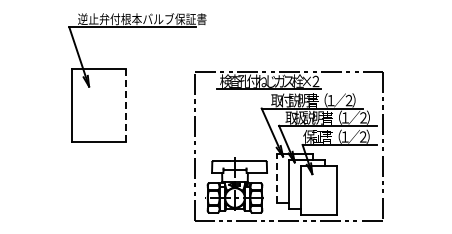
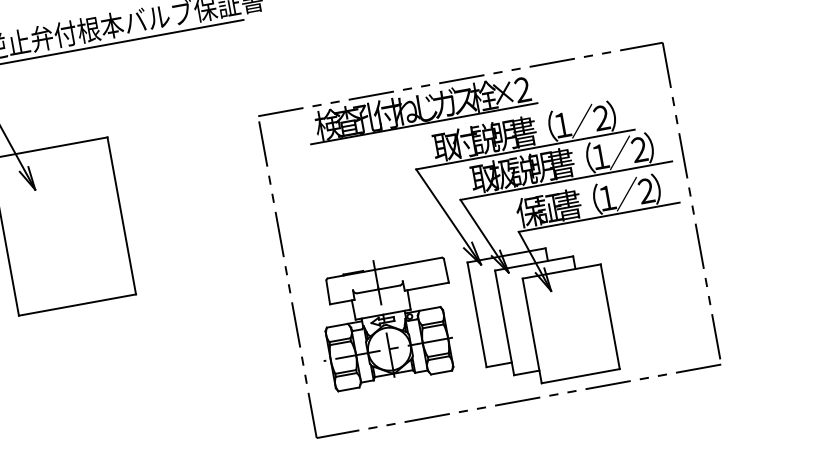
line: (125, 105) -> (121, 216), dashed -> solid
line: (277, 178) -> (477, 314), dashed -> solid
part: (236, 185) -> (387, 321), moved

